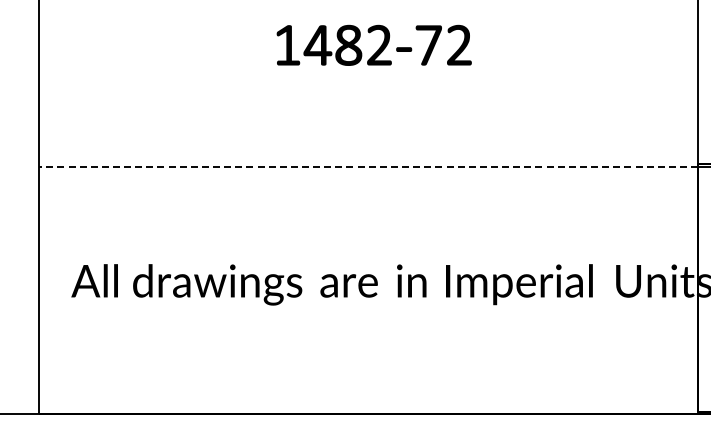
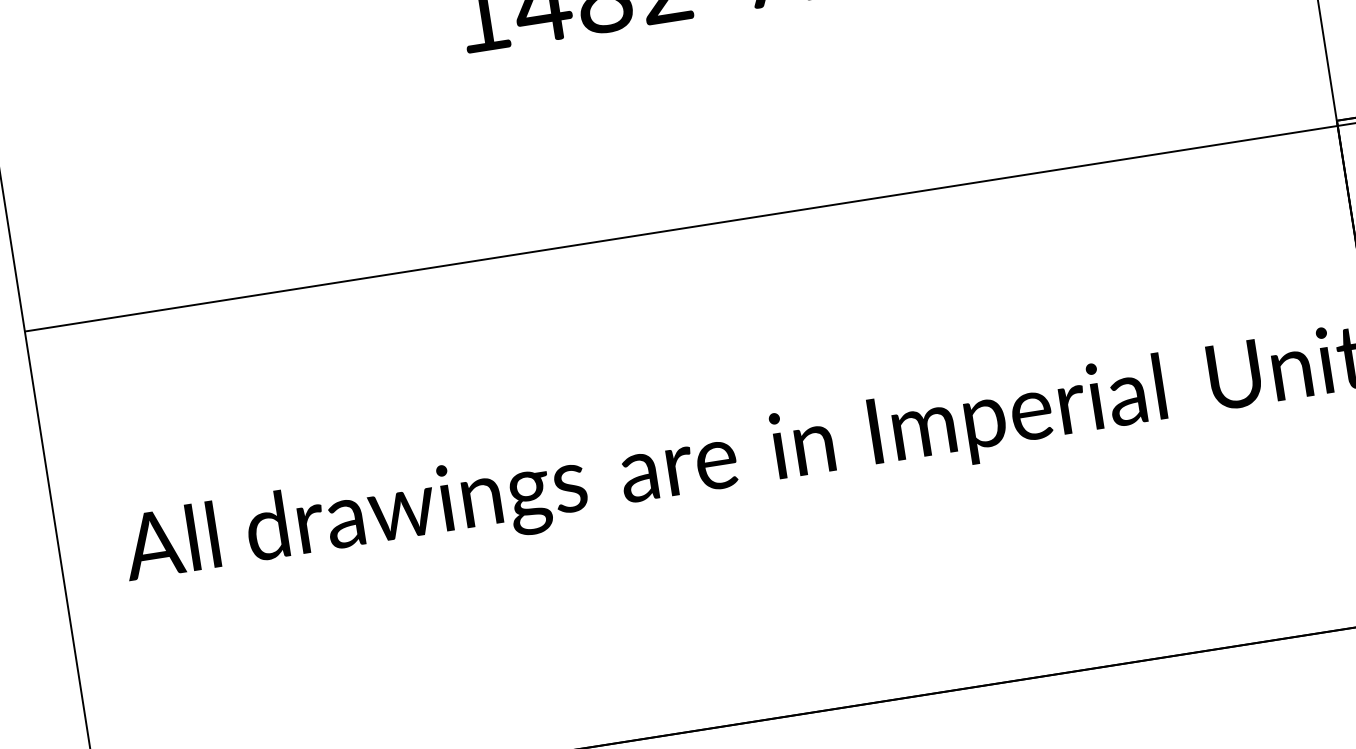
line: (368, 167) -> (680, 229), dashed -> solid

